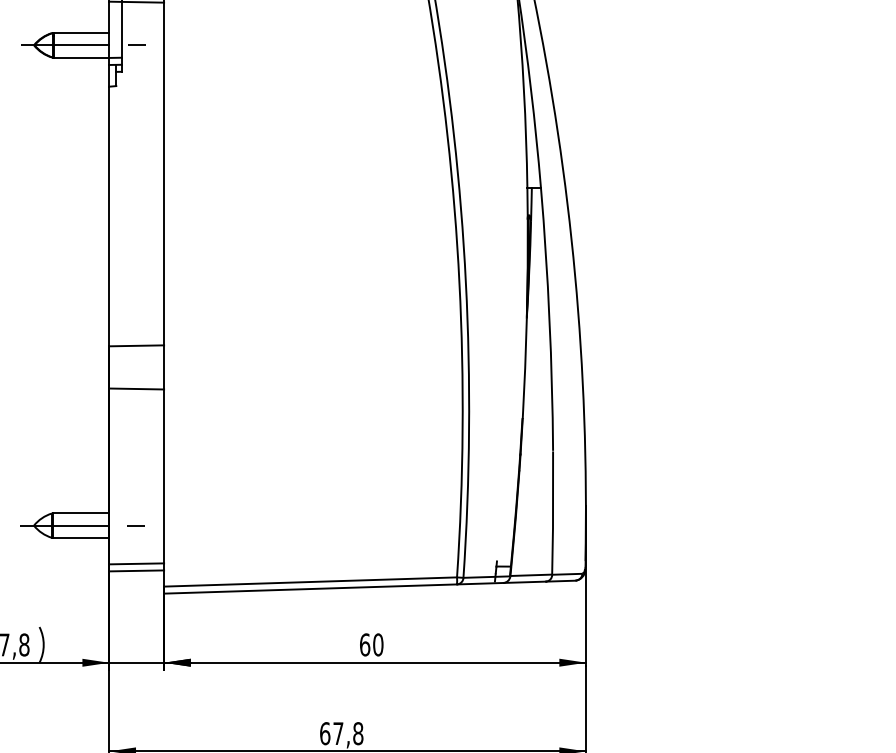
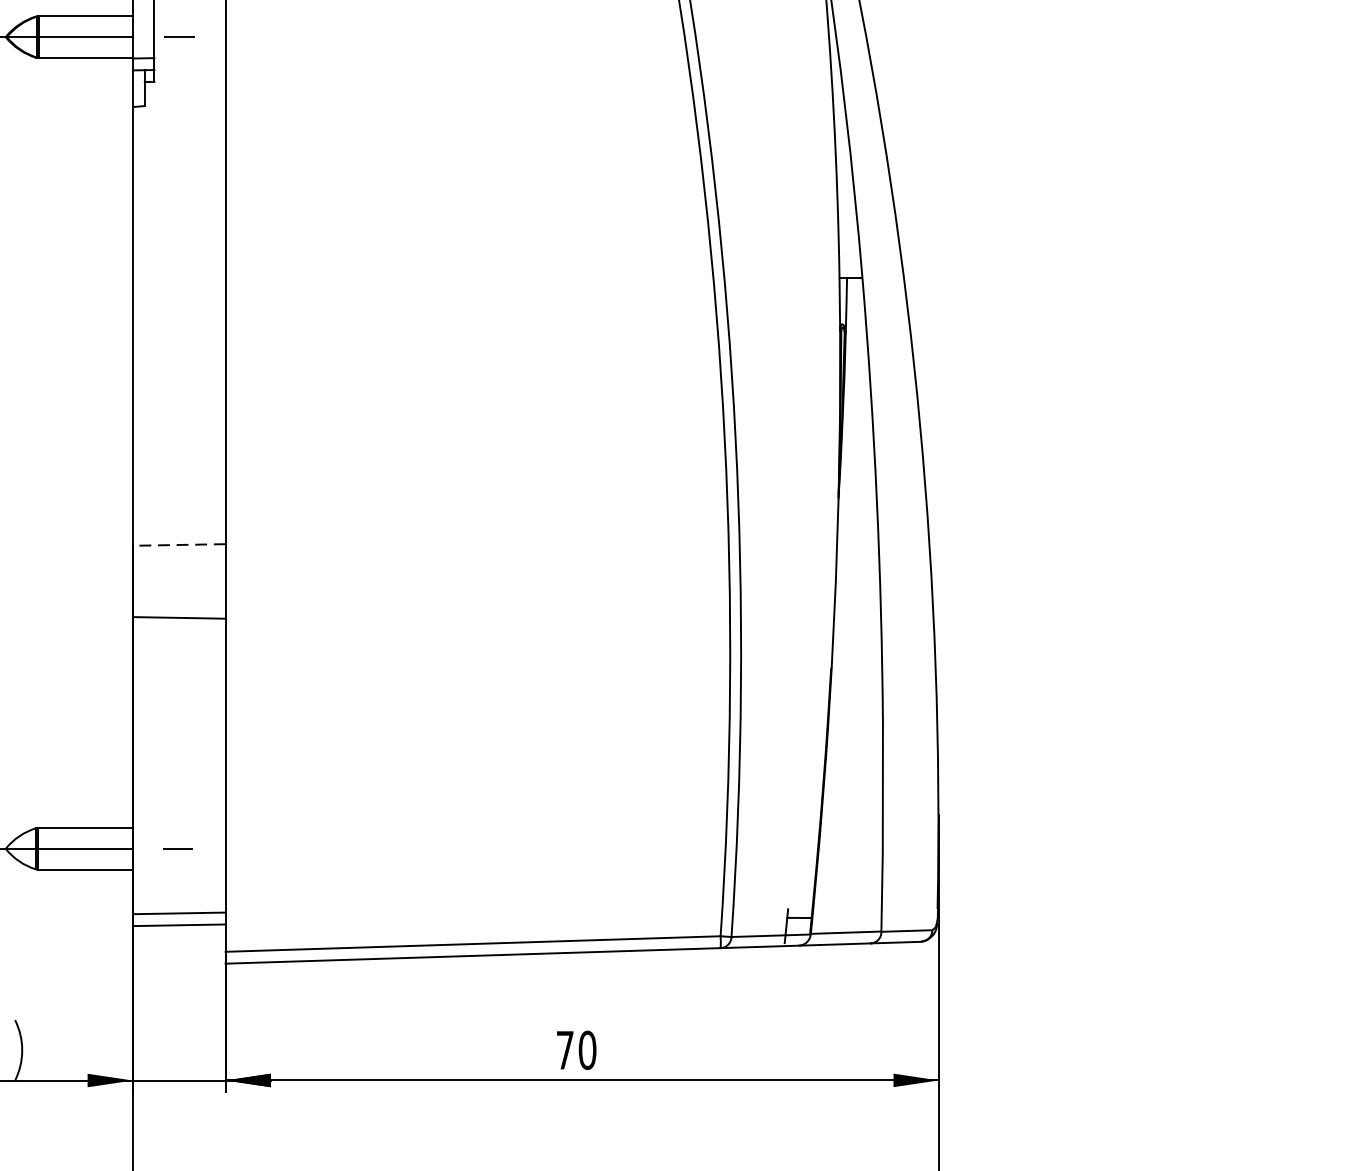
line: (136, 345) -> (178, 544), solid -> dashed
text: (365, 644) -> (565, 1049), 60 -> 70

